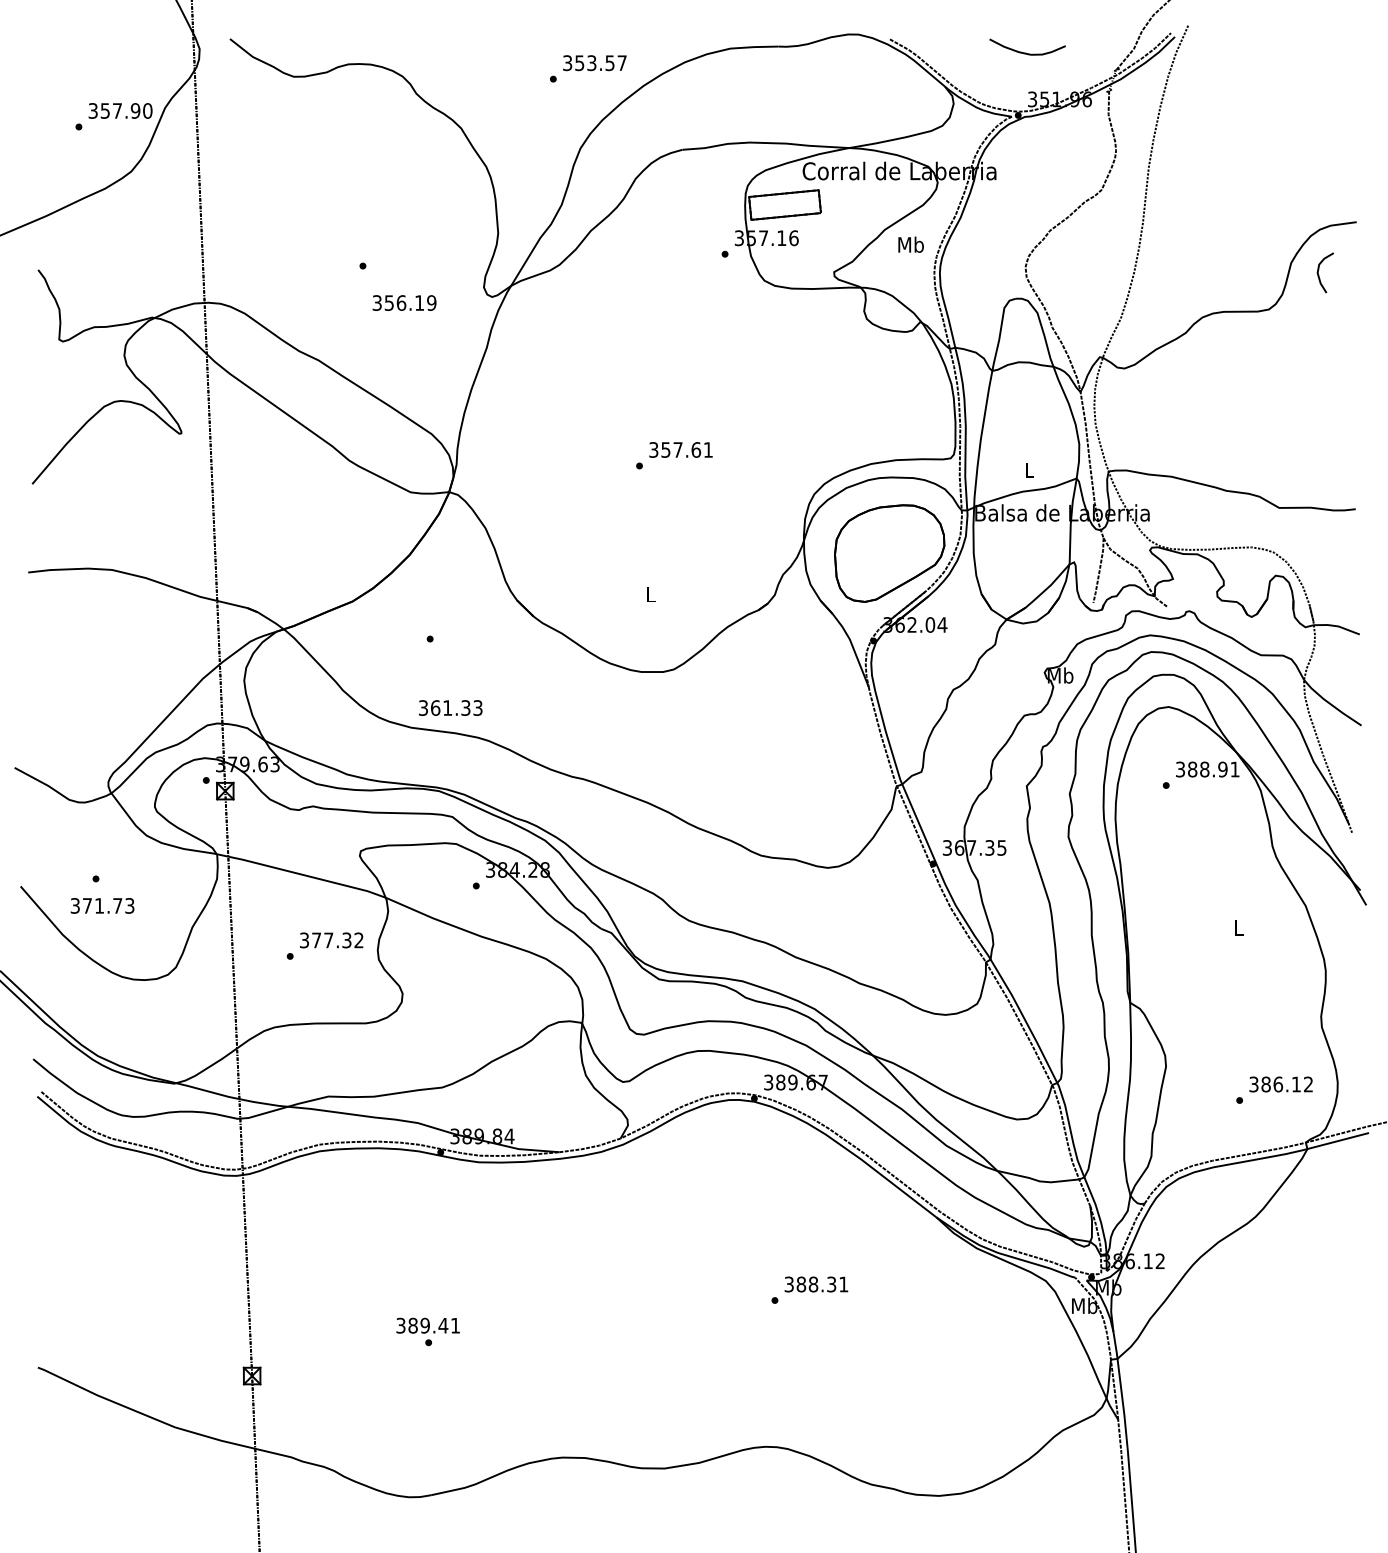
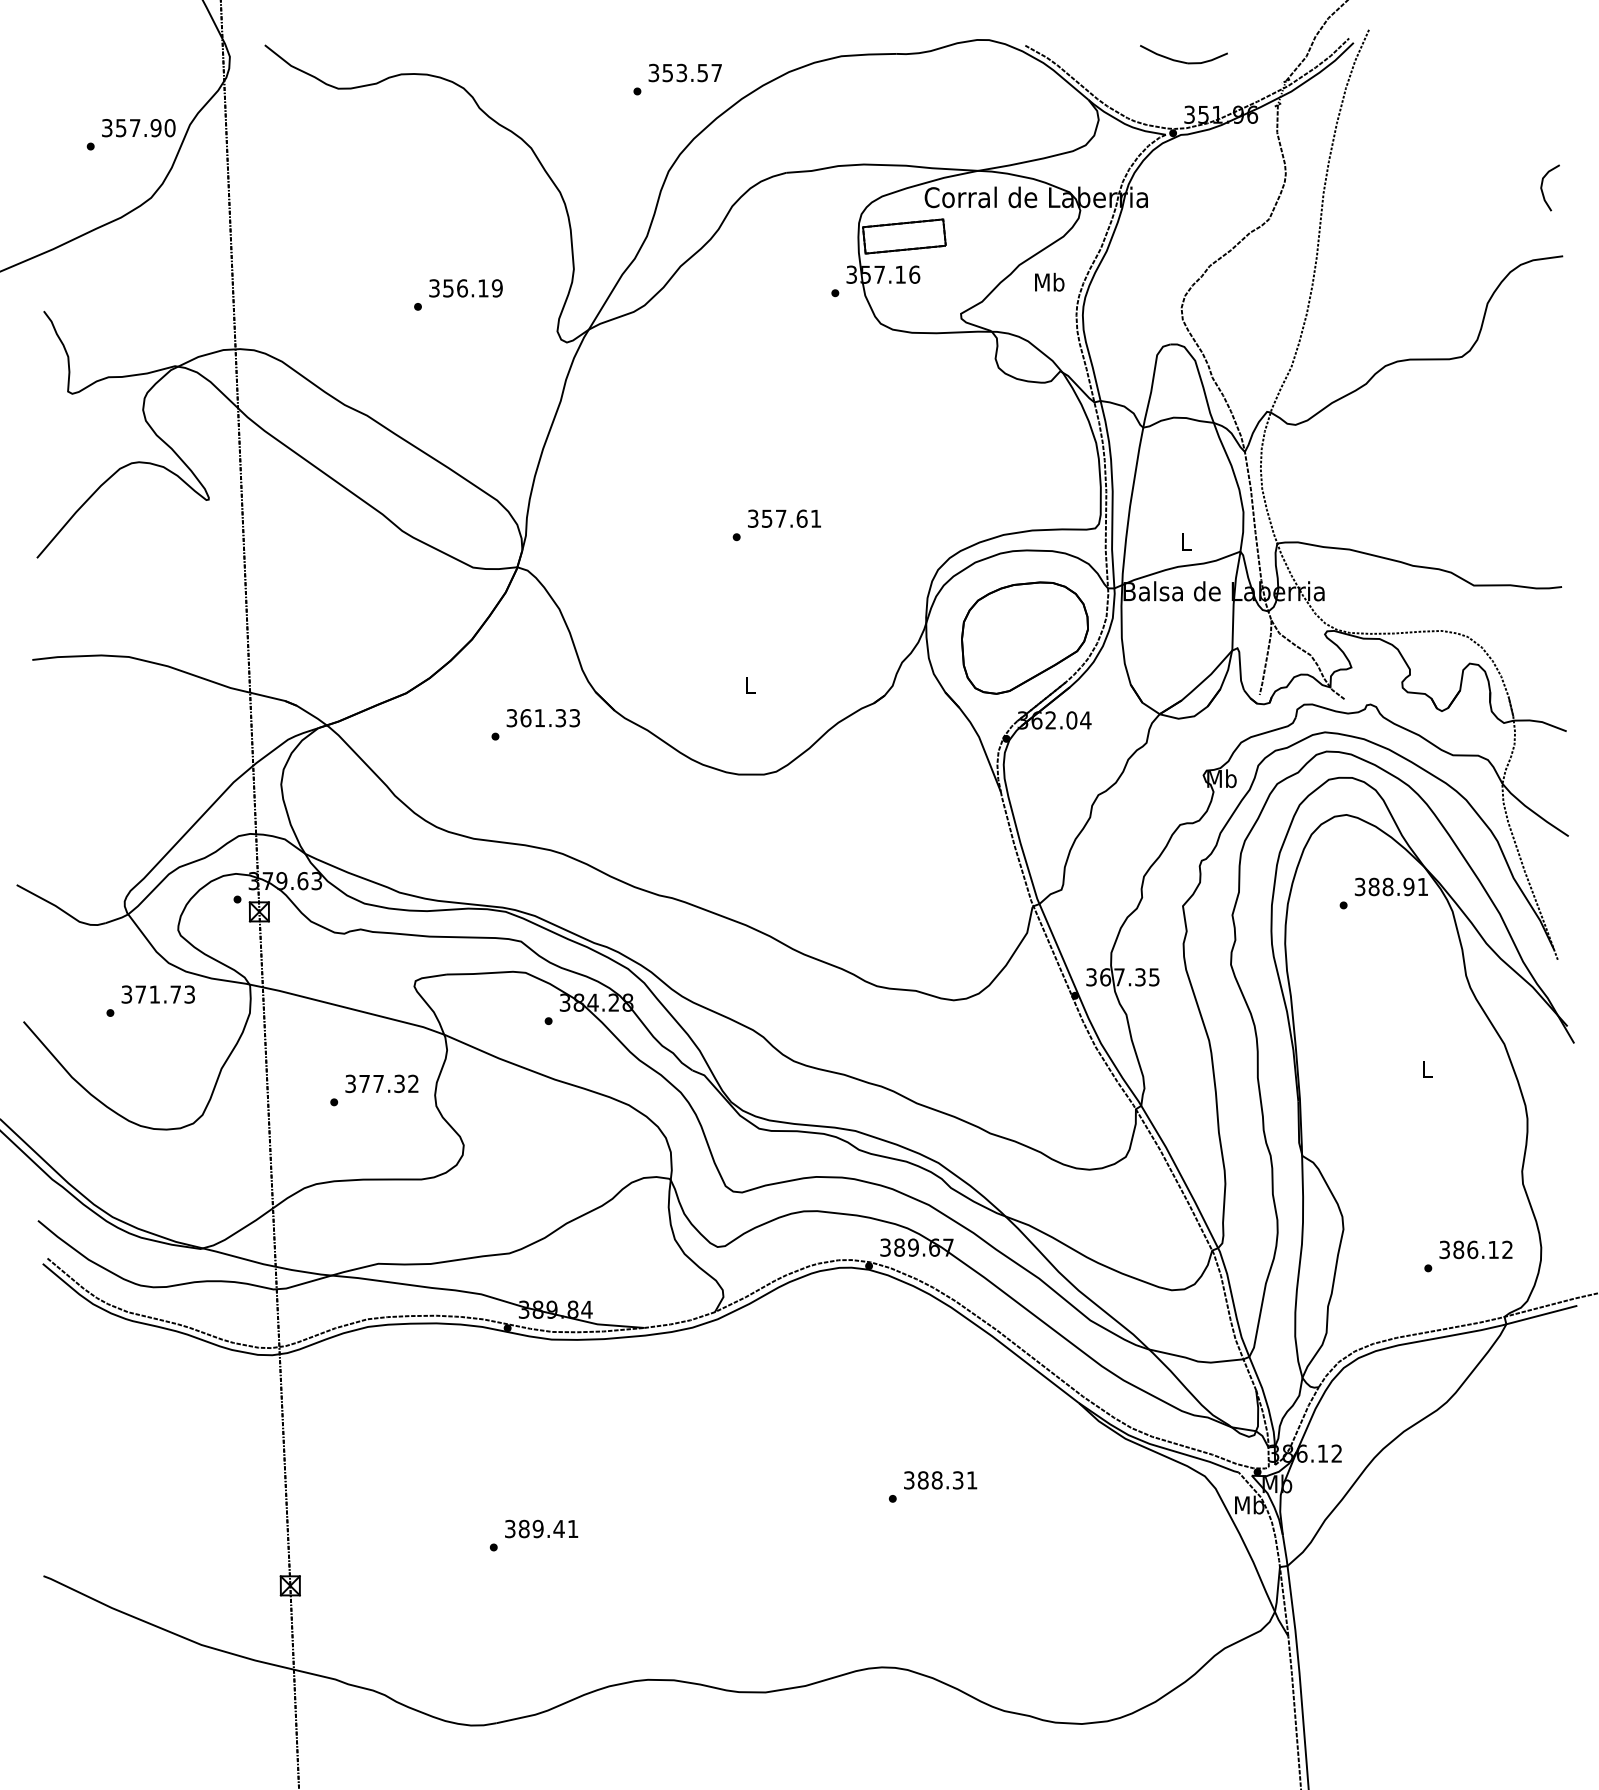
curve: (1319, 269) -> (1543, 184), moved
text: (404, 302) -> (465, 287), moved
text: (450, 707) -> (543, 717), moved
text: (102, 905) -> (158, 994), moved
text: (427, 1325) -> (540, 1528), moved

